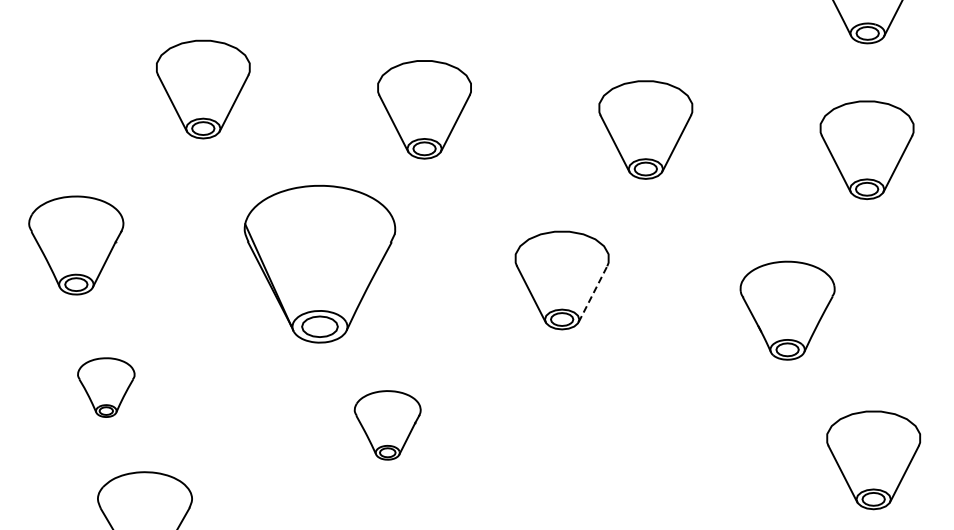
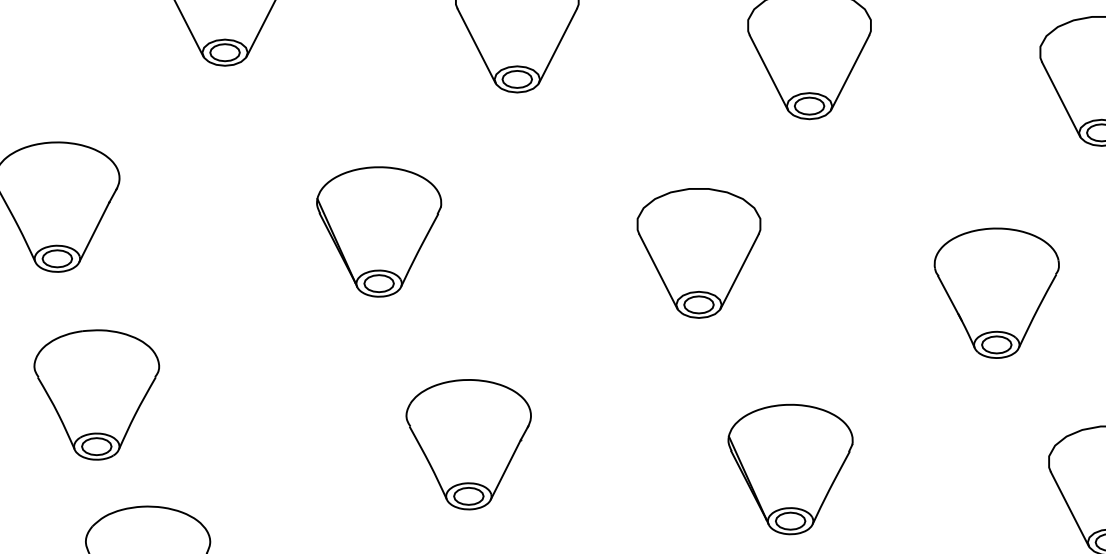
part: (319, 264) -> (378, 232), size x0.62
line: (593, 293) -> (740, 270), dashed -> solid
part: (106, 387) -> (97, 394), size x1.67
part: (387, 425) -> (468, 444), size x1.43
part: (631, 444) -> (790, 469), added

